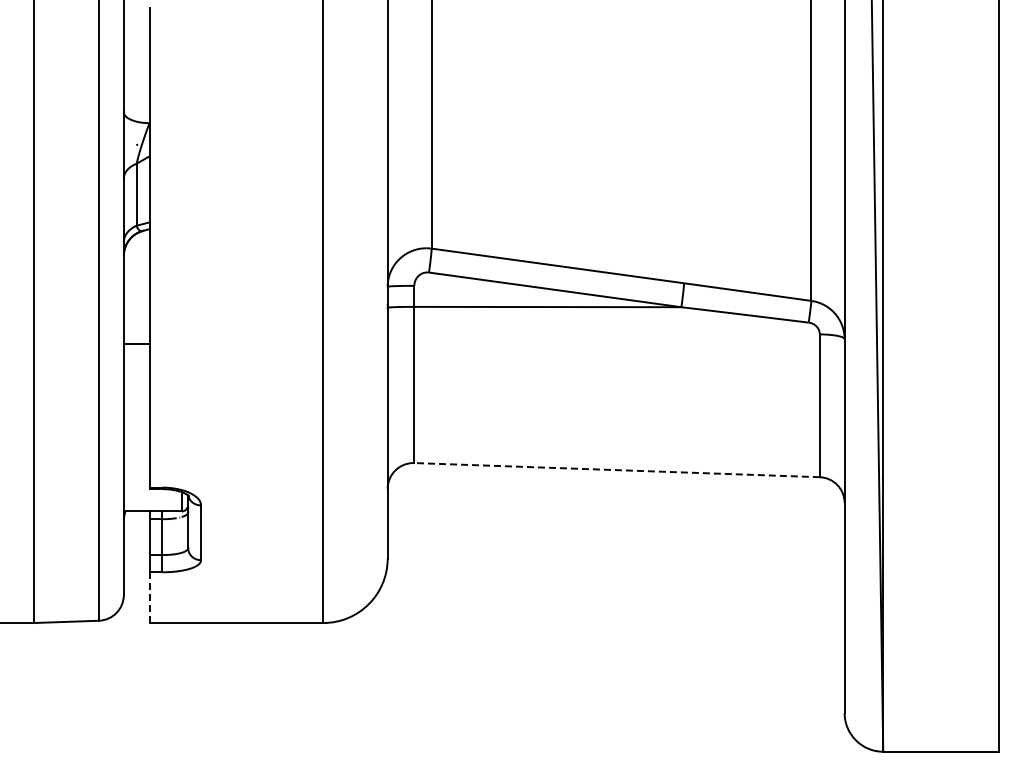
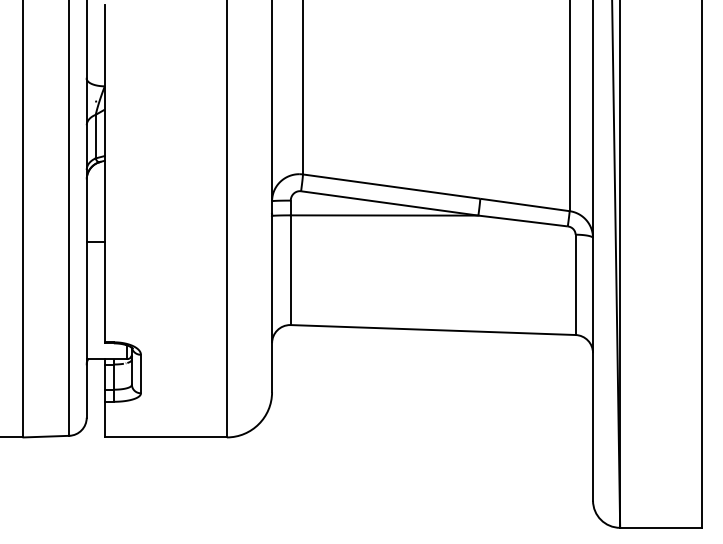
line: (617, 470) -> (433, 330), dashed -> solid
line: (149, 597) -> (104, 419), dashed -> solid

